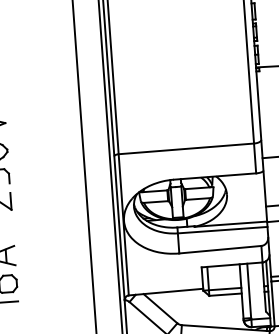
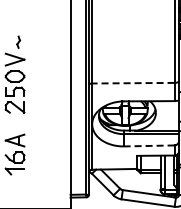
line: (185, 149) -> (132, 83), solid -> dashed
line: (218, 249) -> (148, 145), solid -> dashed

